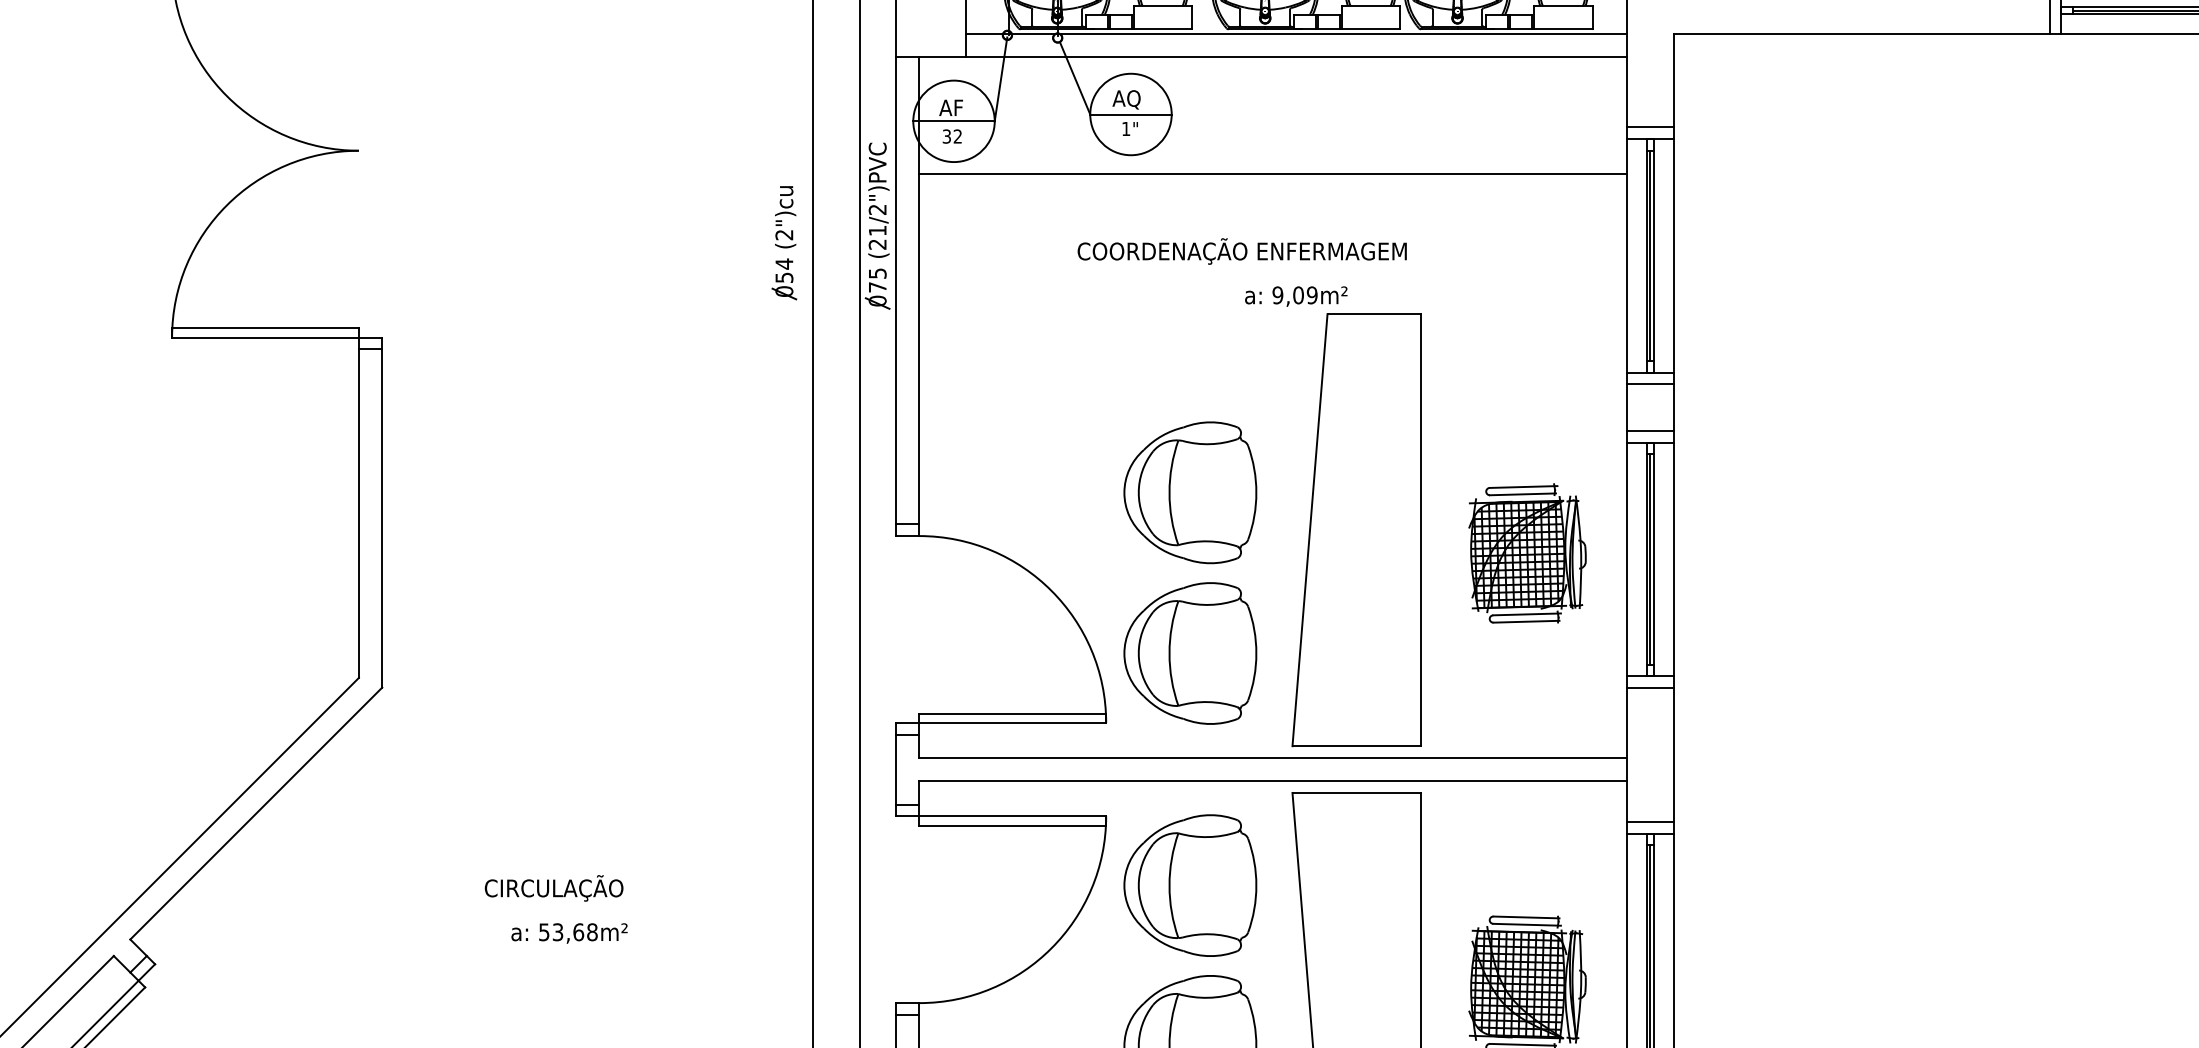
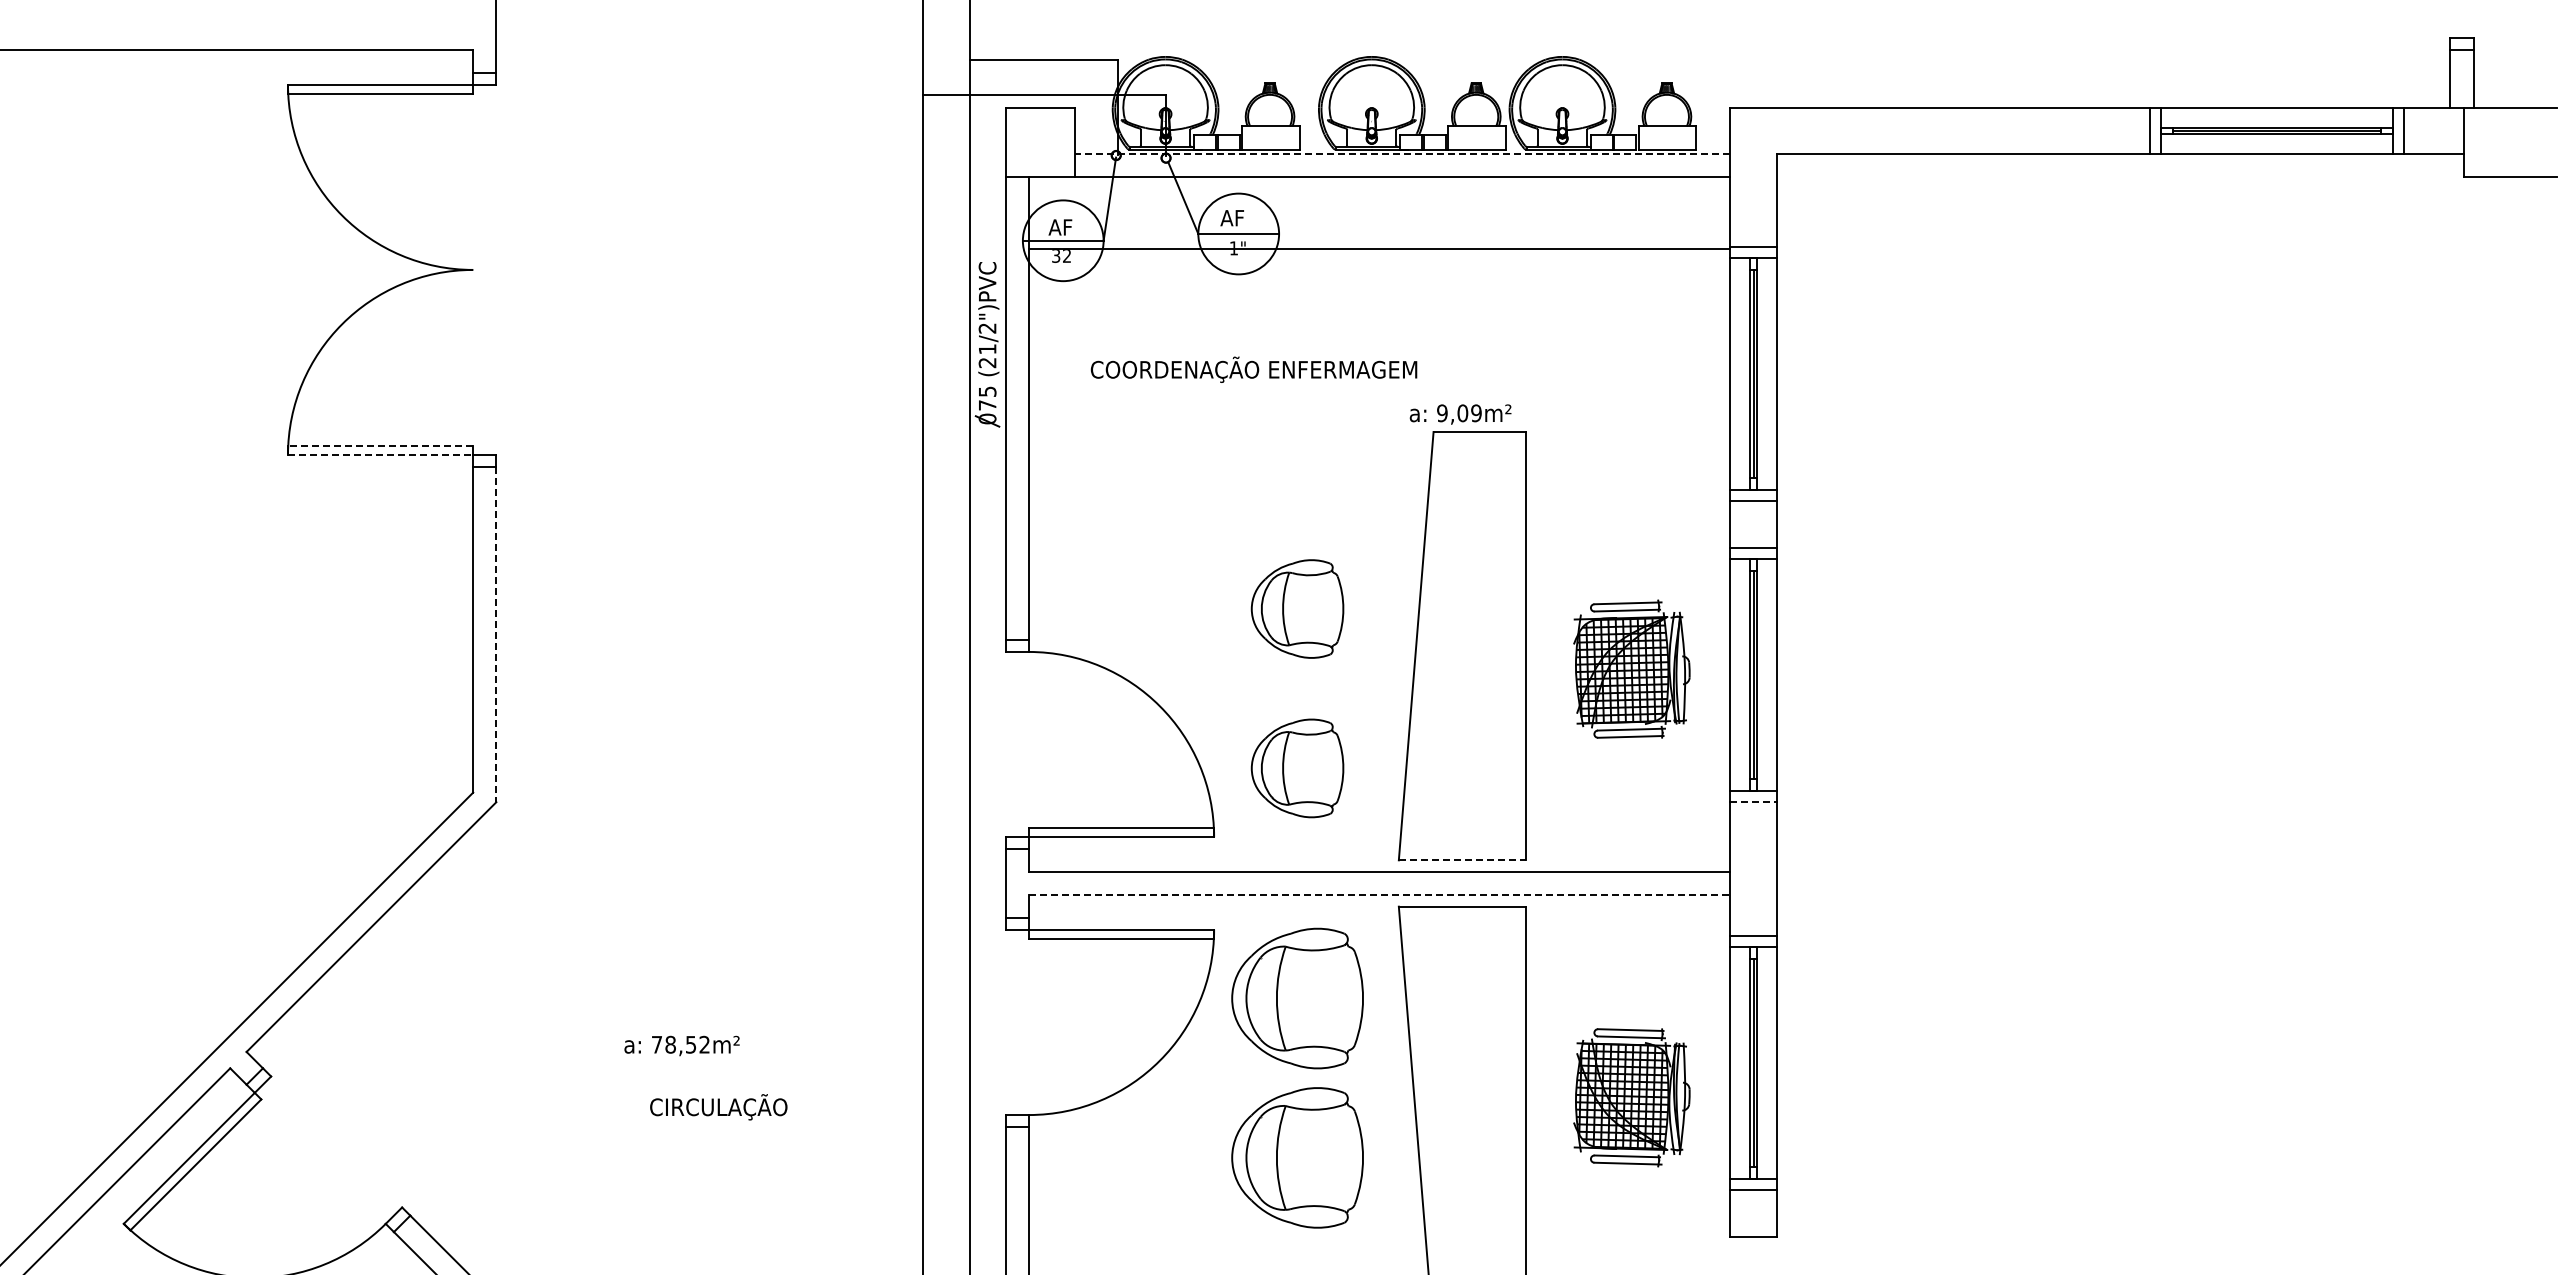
line: (1296, 34) -> (1402, 154), solid -> dashed
text: (1133, 99) -> (1241, 219), AQ -> AF
line: (1272, 174) -> (1379, 249), moved
part: (783, 243) -> (894, 361), removed
text: (1241, 251) -> (1253, 369), moved
text: (1296, 296) -> (1460, 414), moved
line: (265, 327) -> (380, 445), solid -> dashed
line: (265, 337) -> (380, 455), solid -> dashed
part: (1190, 492) -> (1297, 608), size x0.7
line: (382, 518) -> (496, 634), solid -> dashed
part: (1190, 653) -> (1297, 768), size x0.7
line: (1651, 687) -> (1754, 802), solid -> dashed
line: (1356, 746) -> (1462, 860), solid -> dashed
line: (1272, 781) -> (1379, 895), solid -> dashed
text: (553, 888) -> (718, 1107), moved
text: (568, 931) -> (681, 1044), 53,68m² -> 78,52m²

